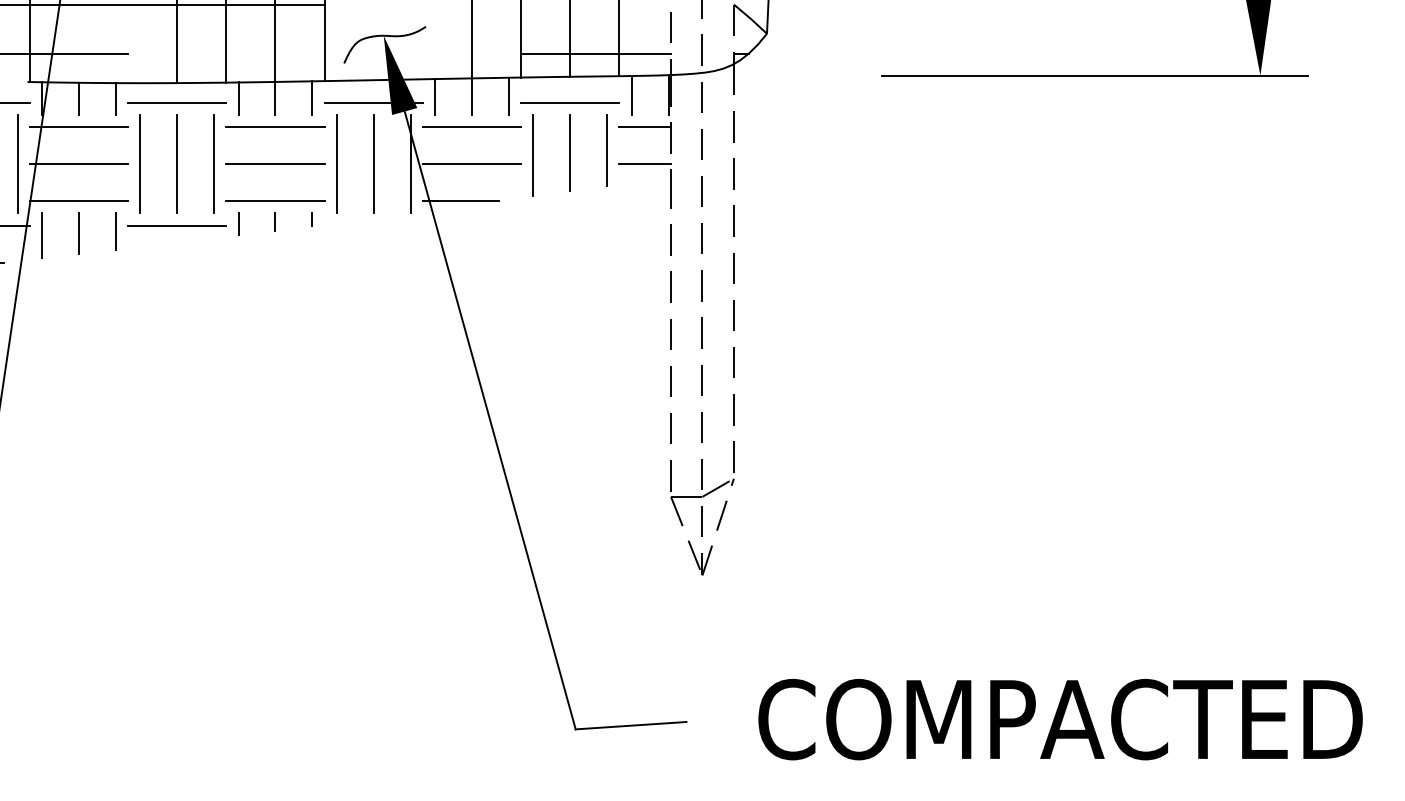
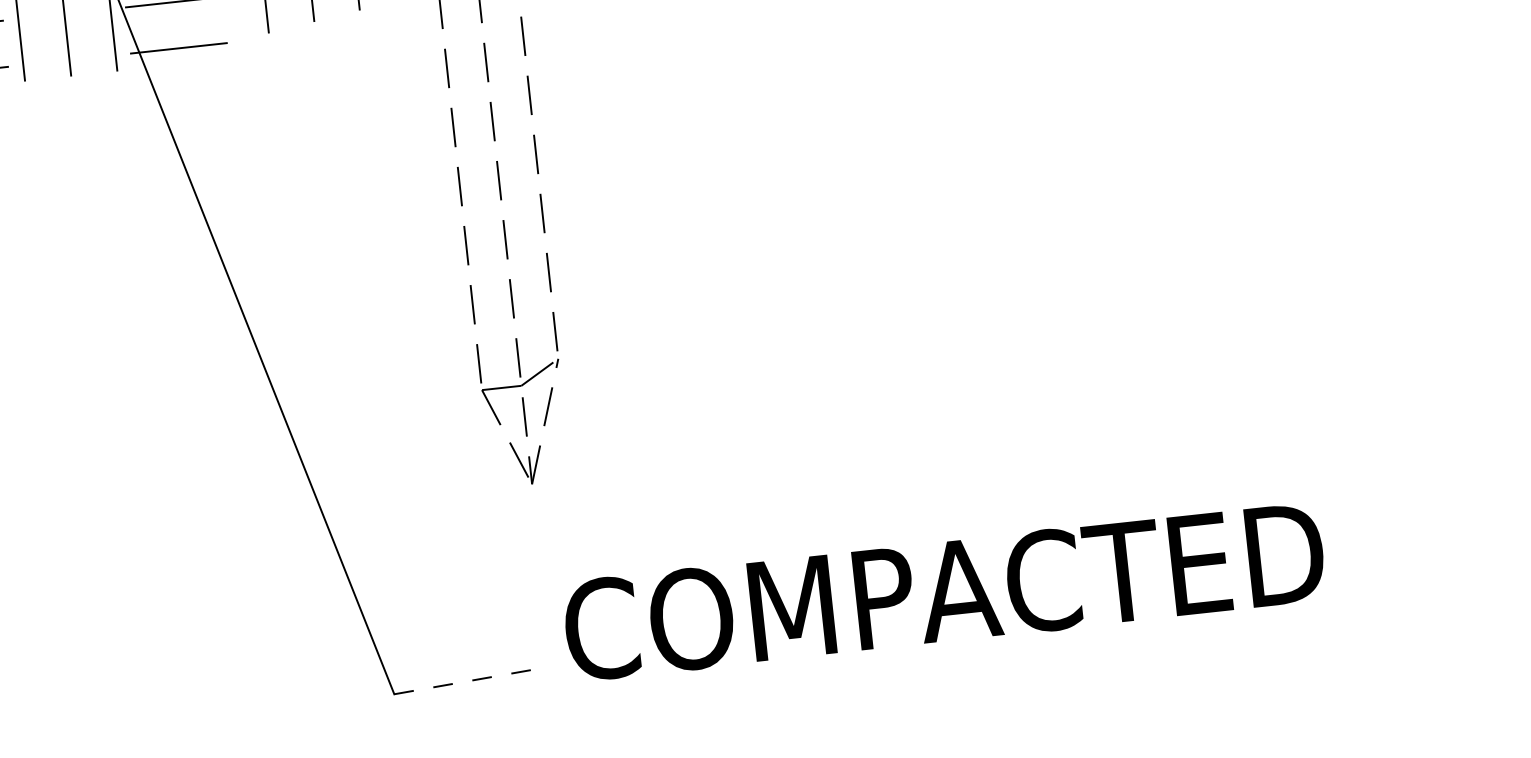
text: (1060, 719) -> (944, 591), moved
line: (631, 725) -> (463, 681), solid -> dashed

